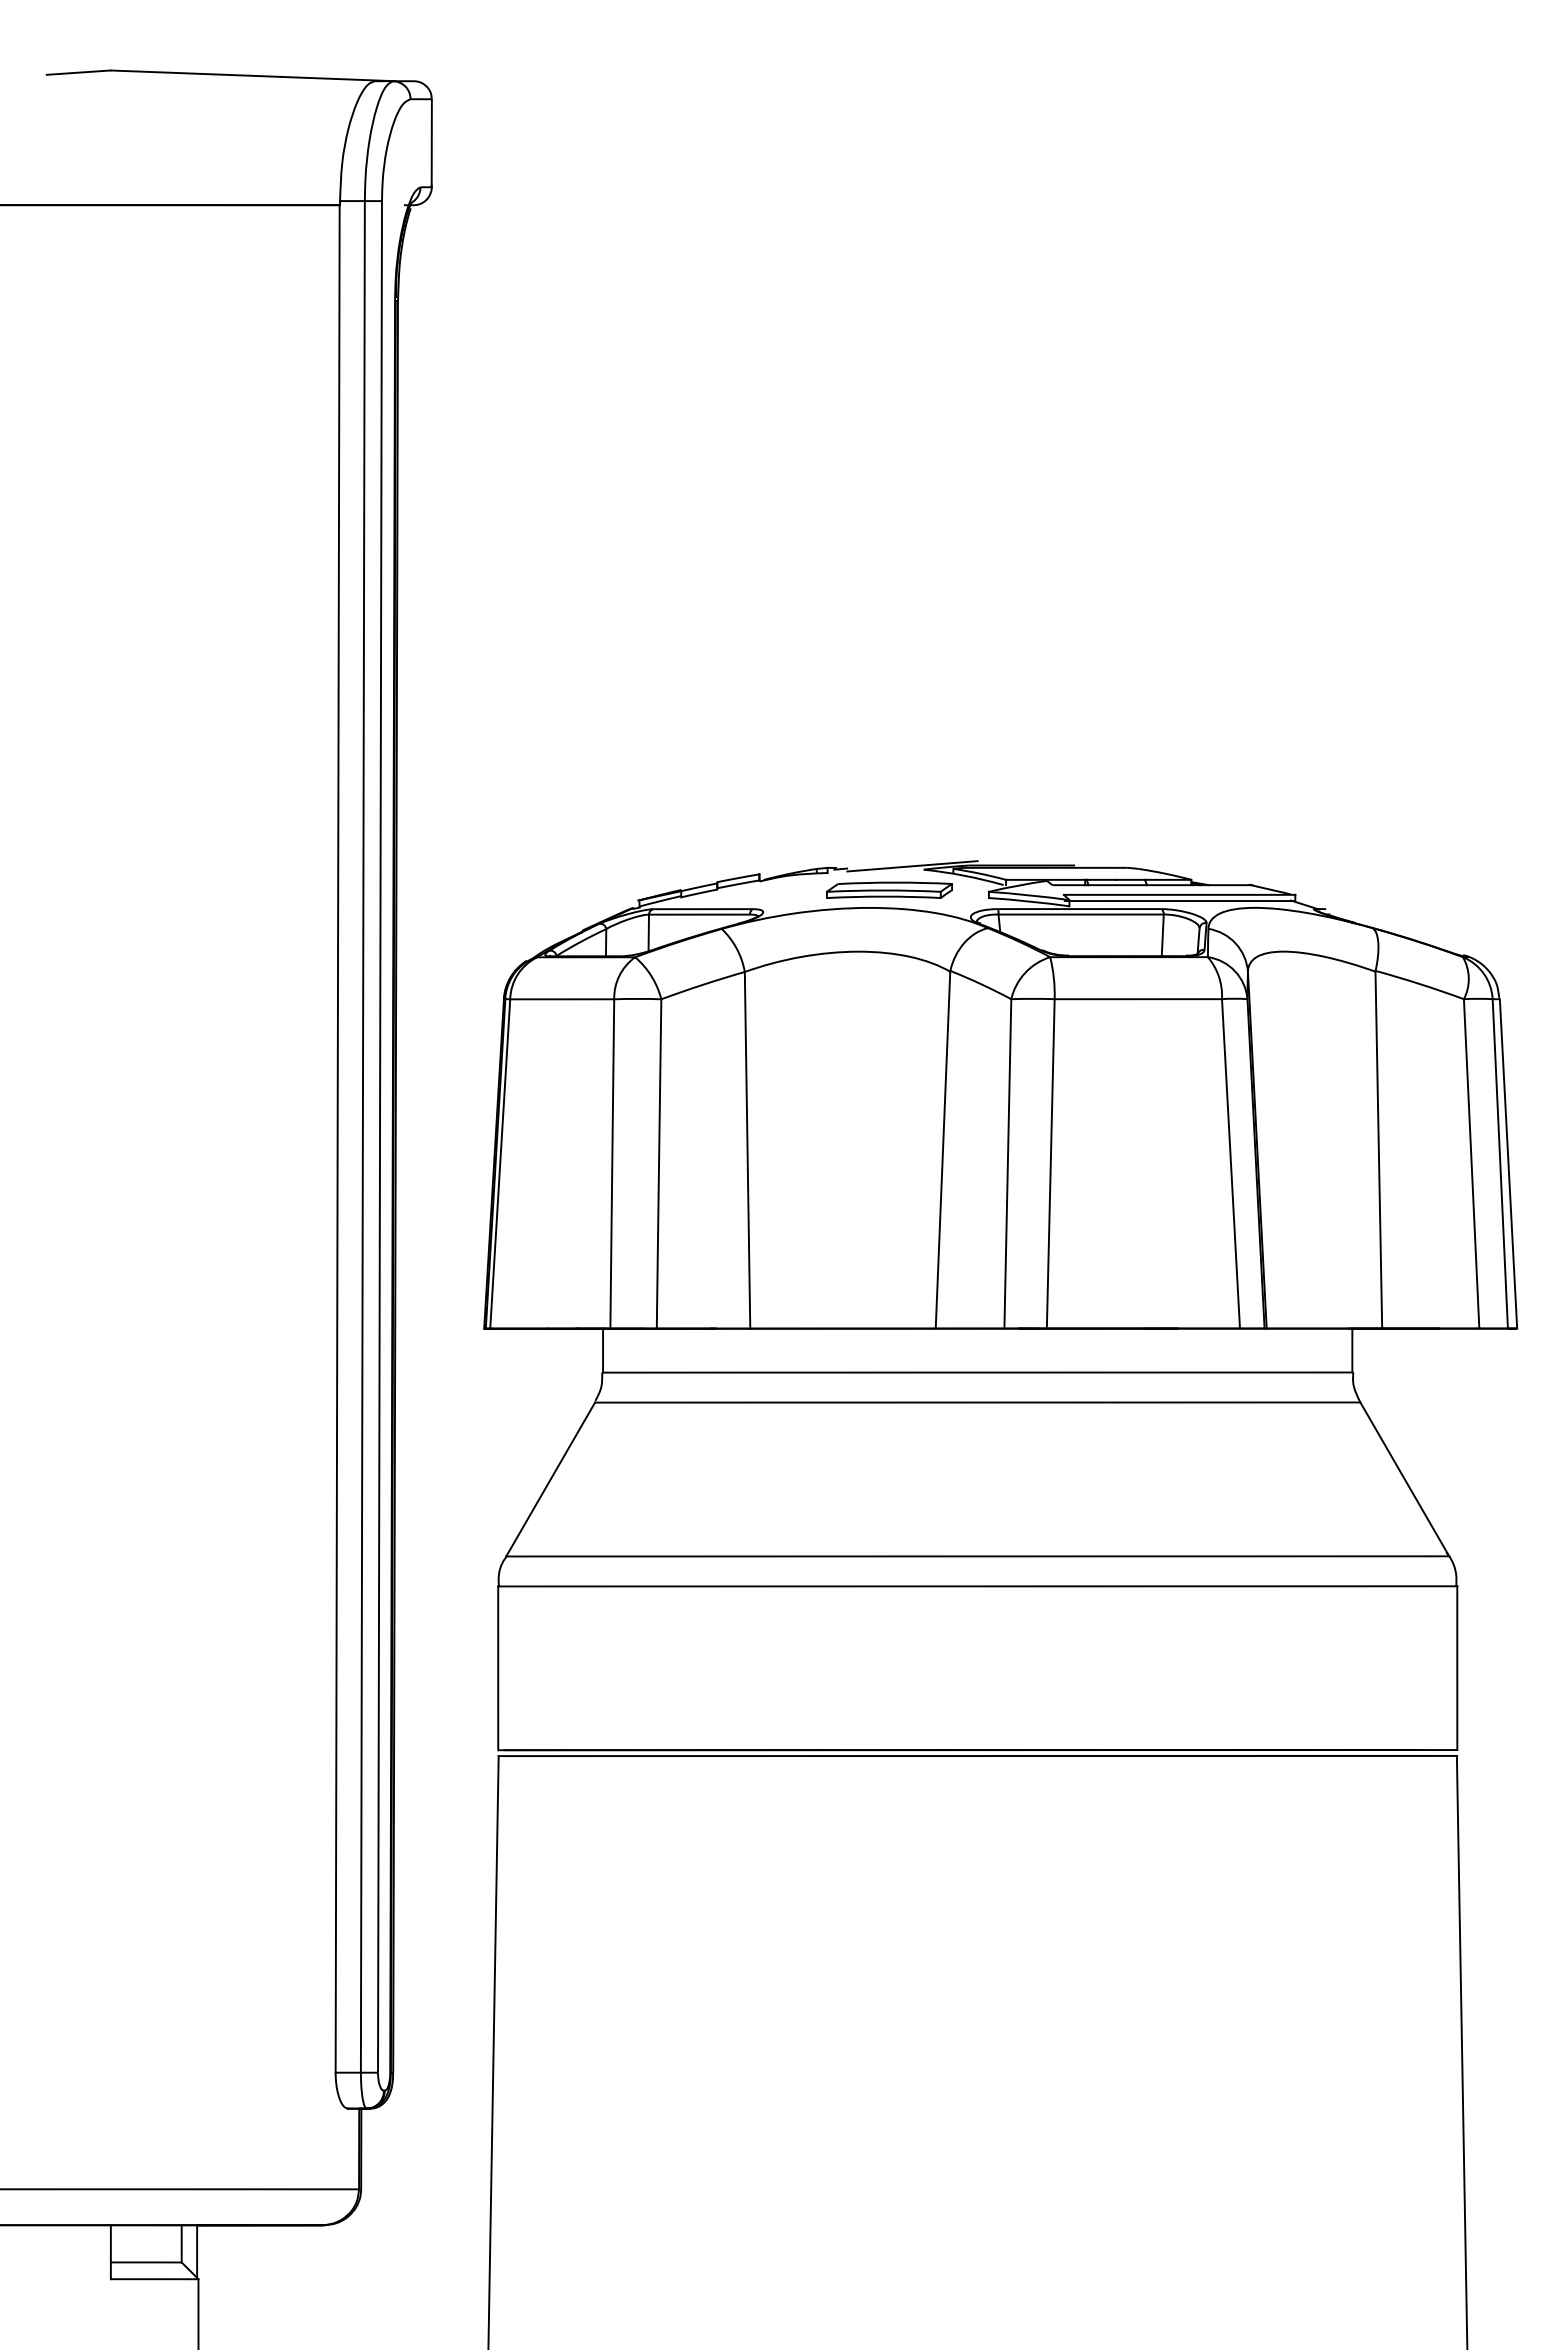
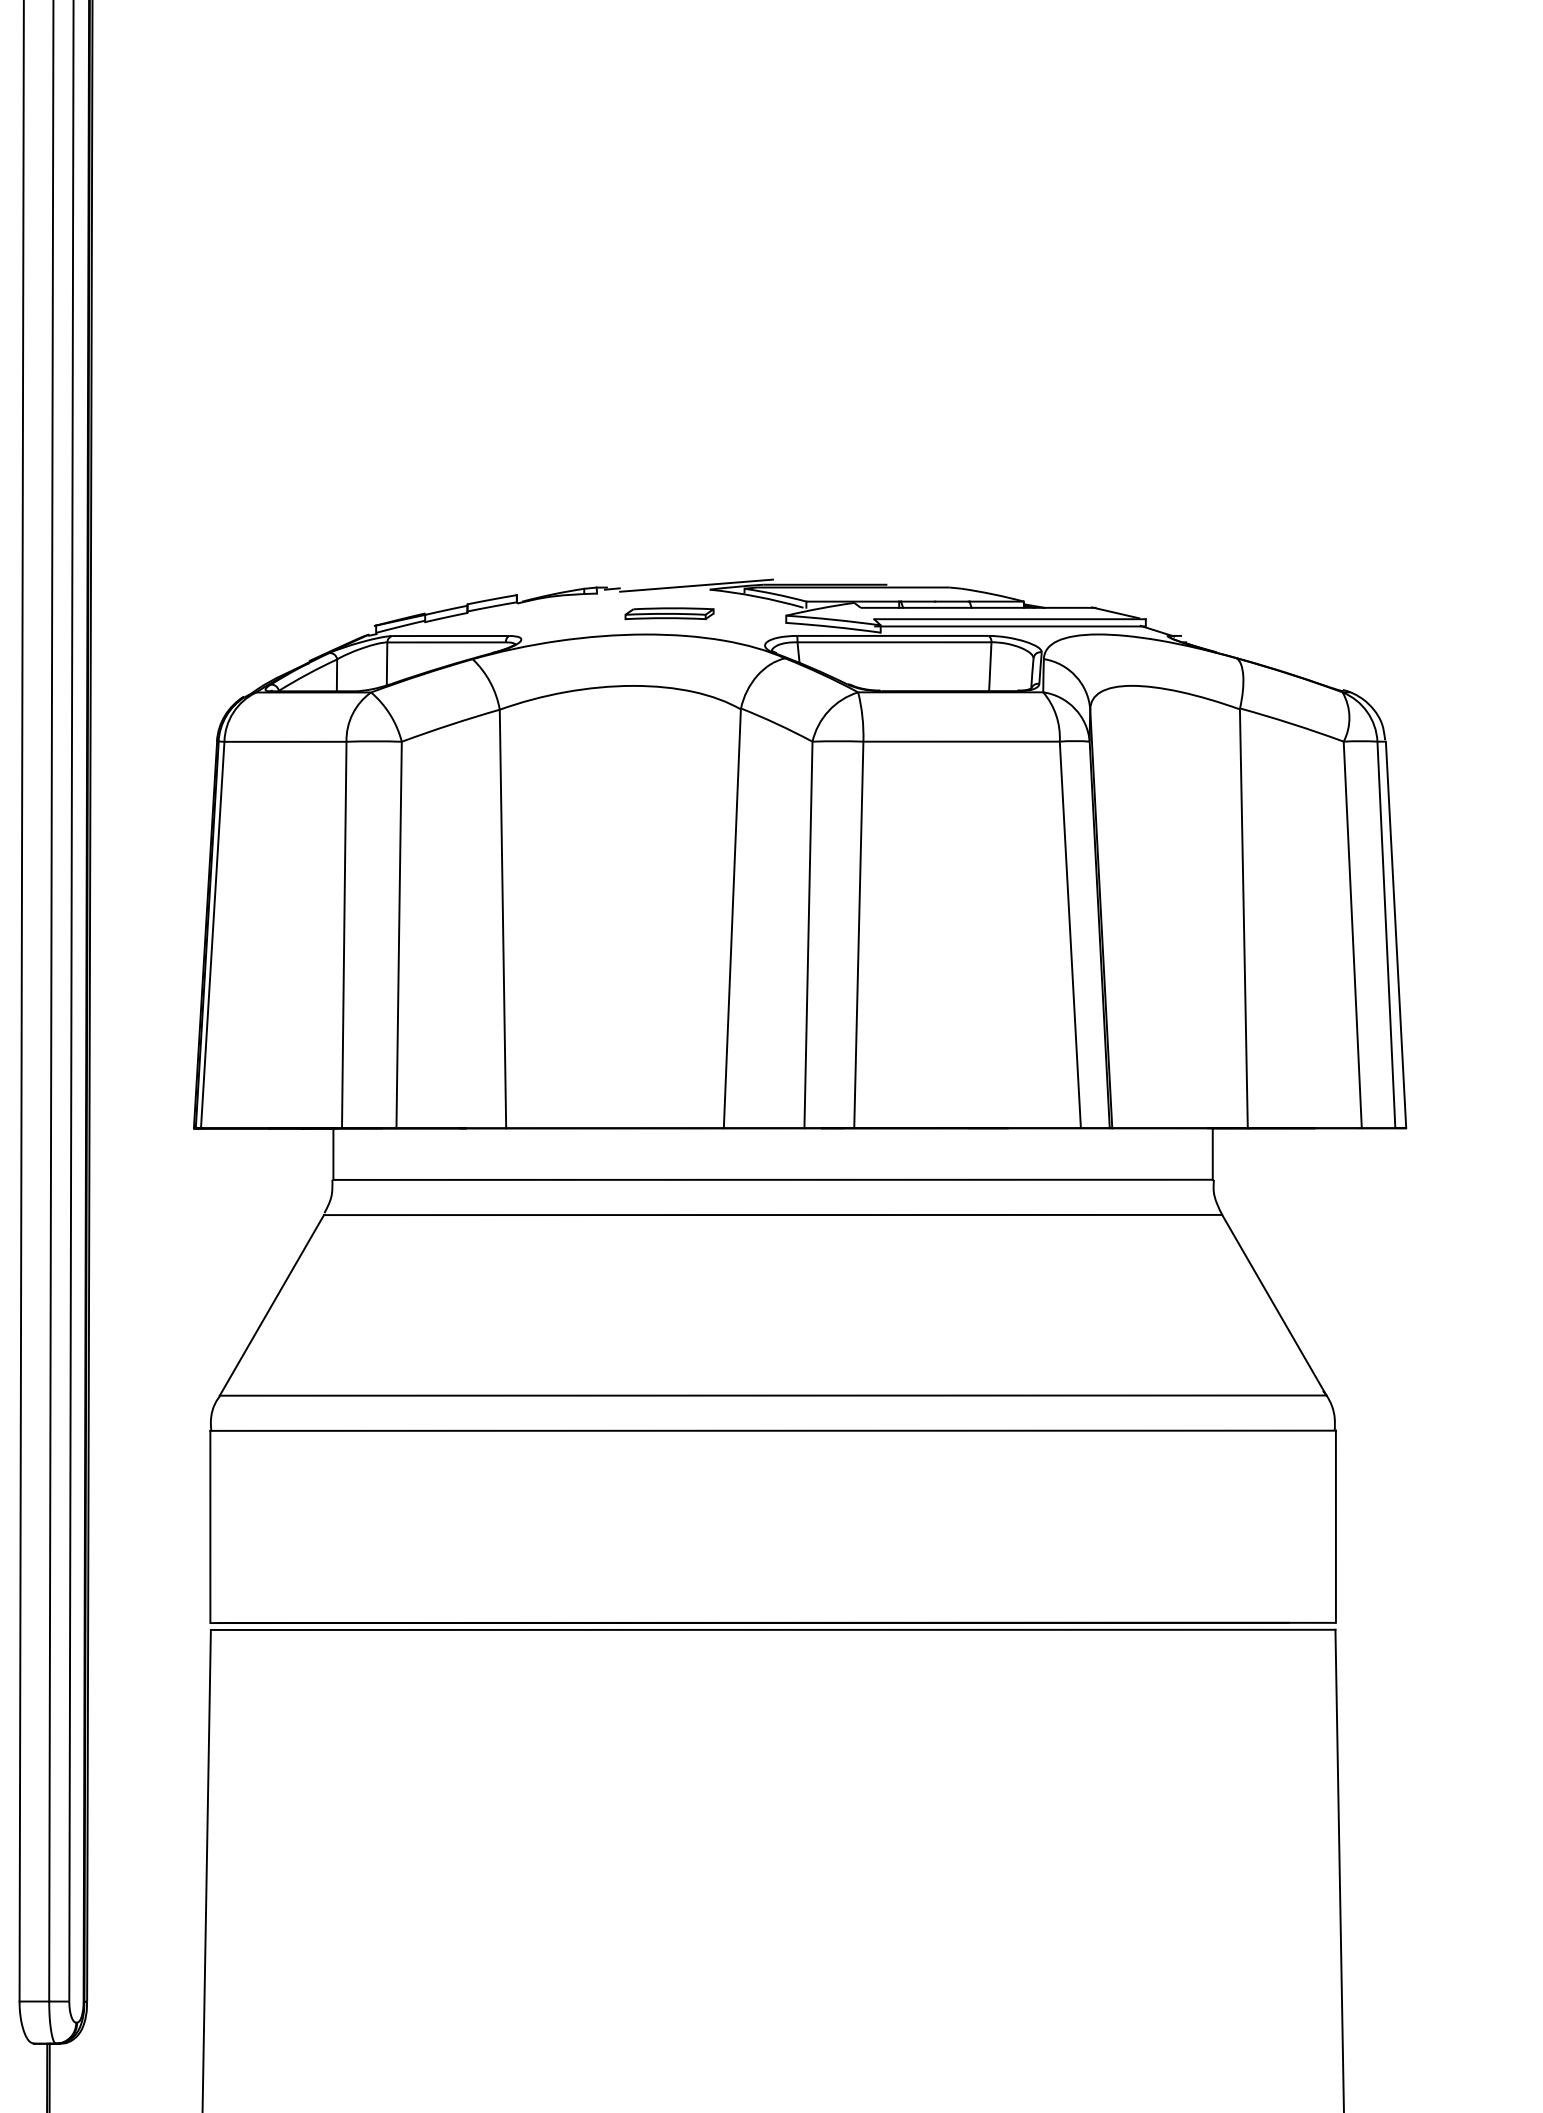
part: (889, 889) -> (669, 612), size x0.6

